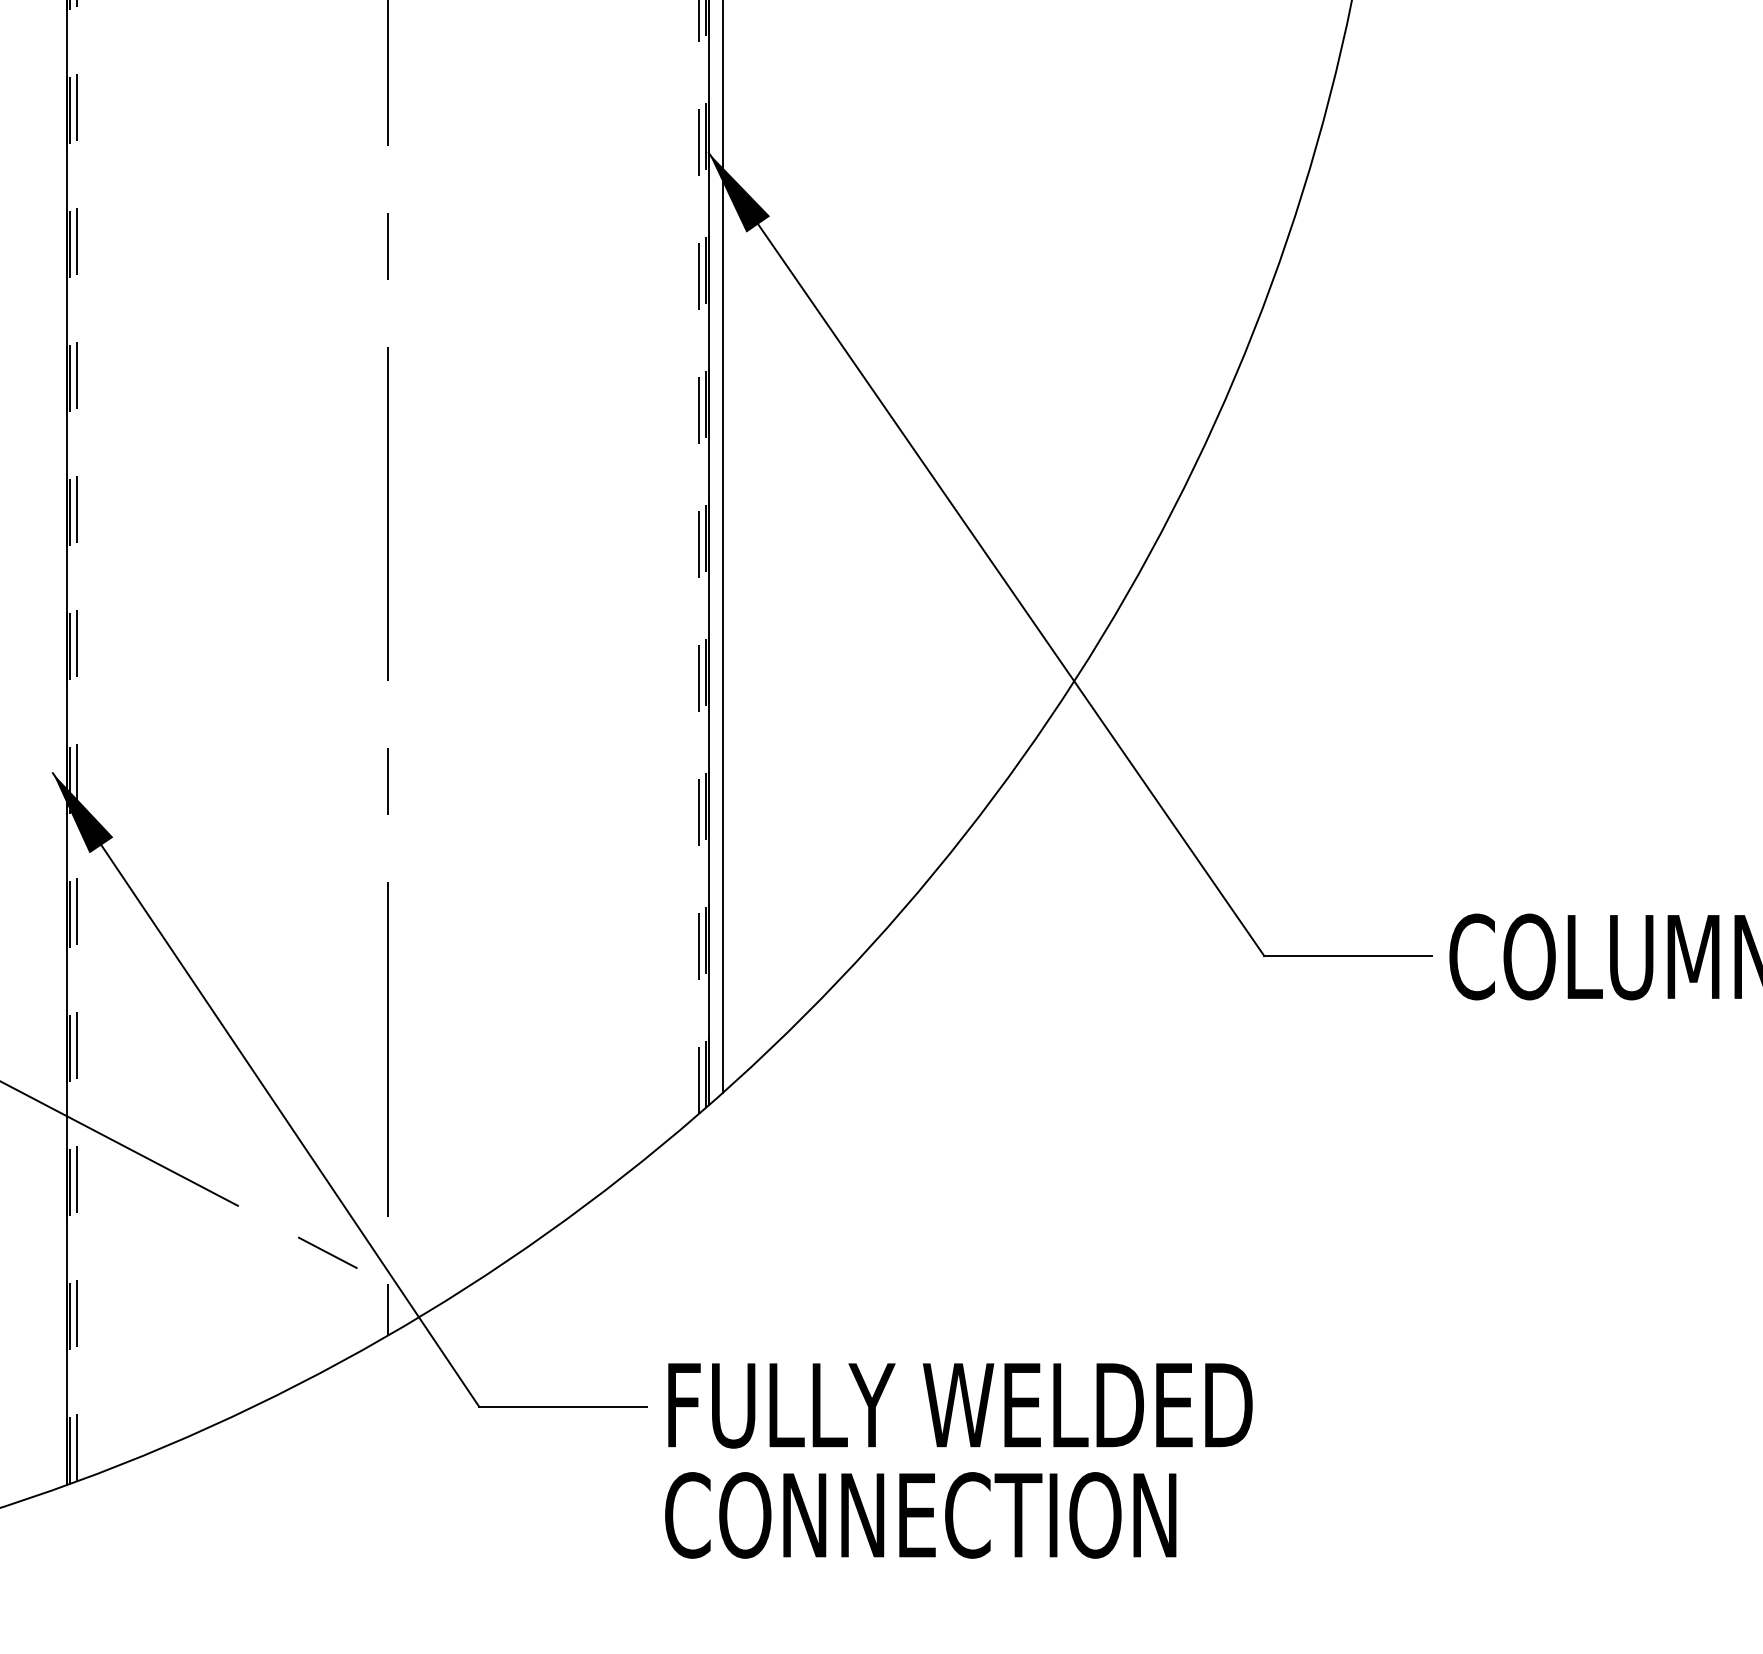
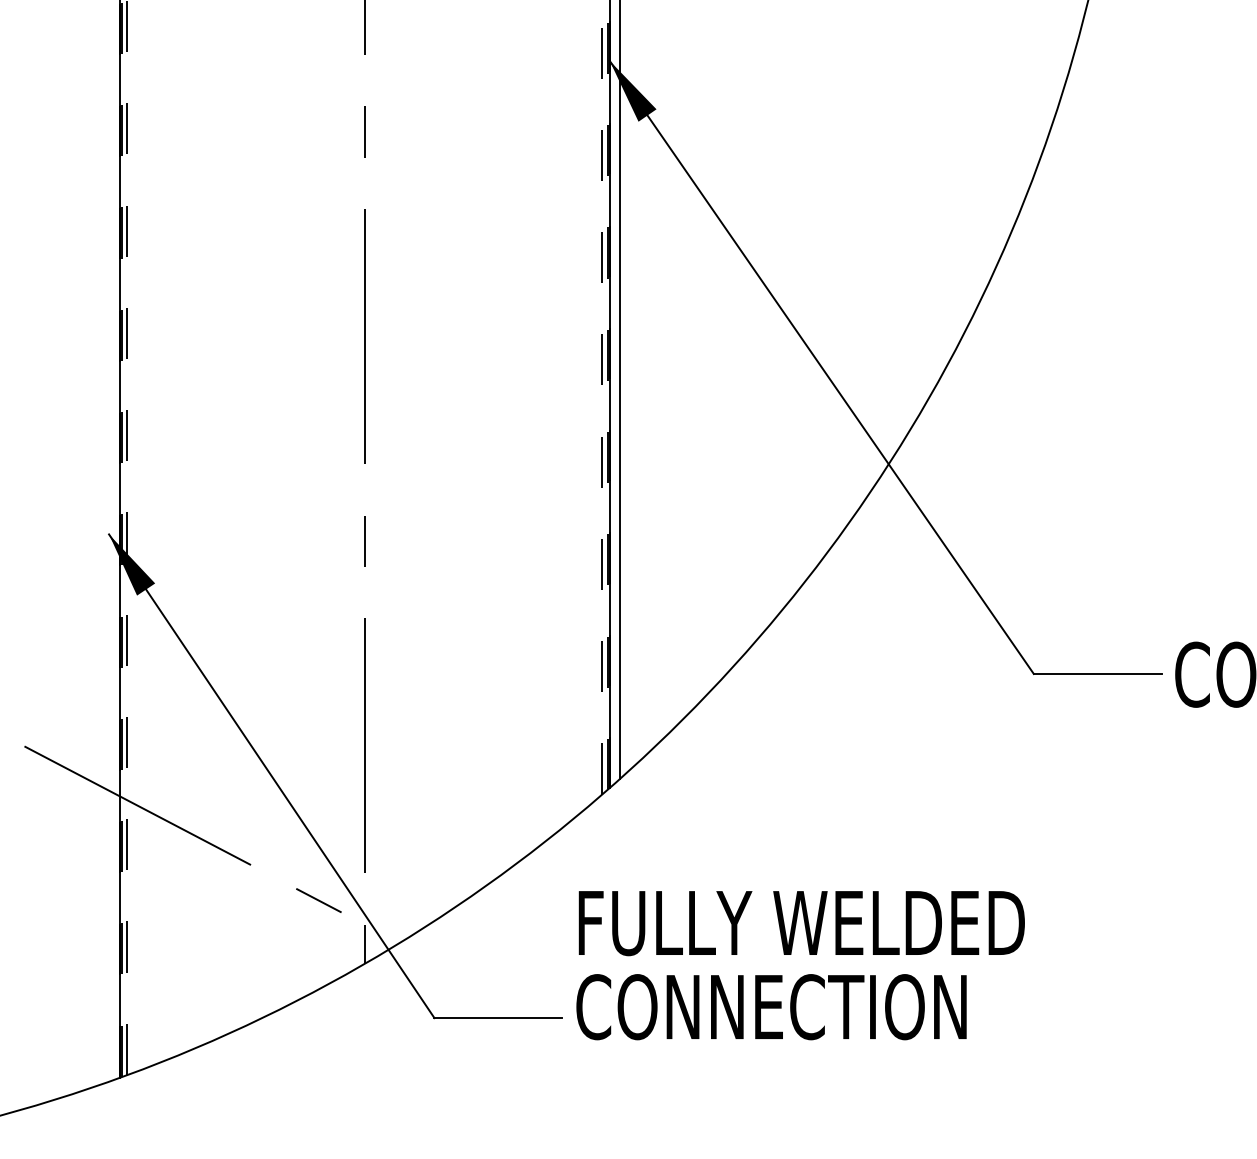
text: (958, 1460) -> (800, 965), moved

